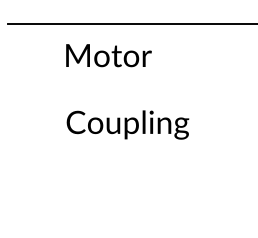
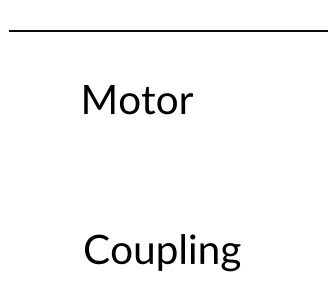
text: (108, 55) -> (138, 99), moved
text: (127, 124) -> (162, 252), moved

